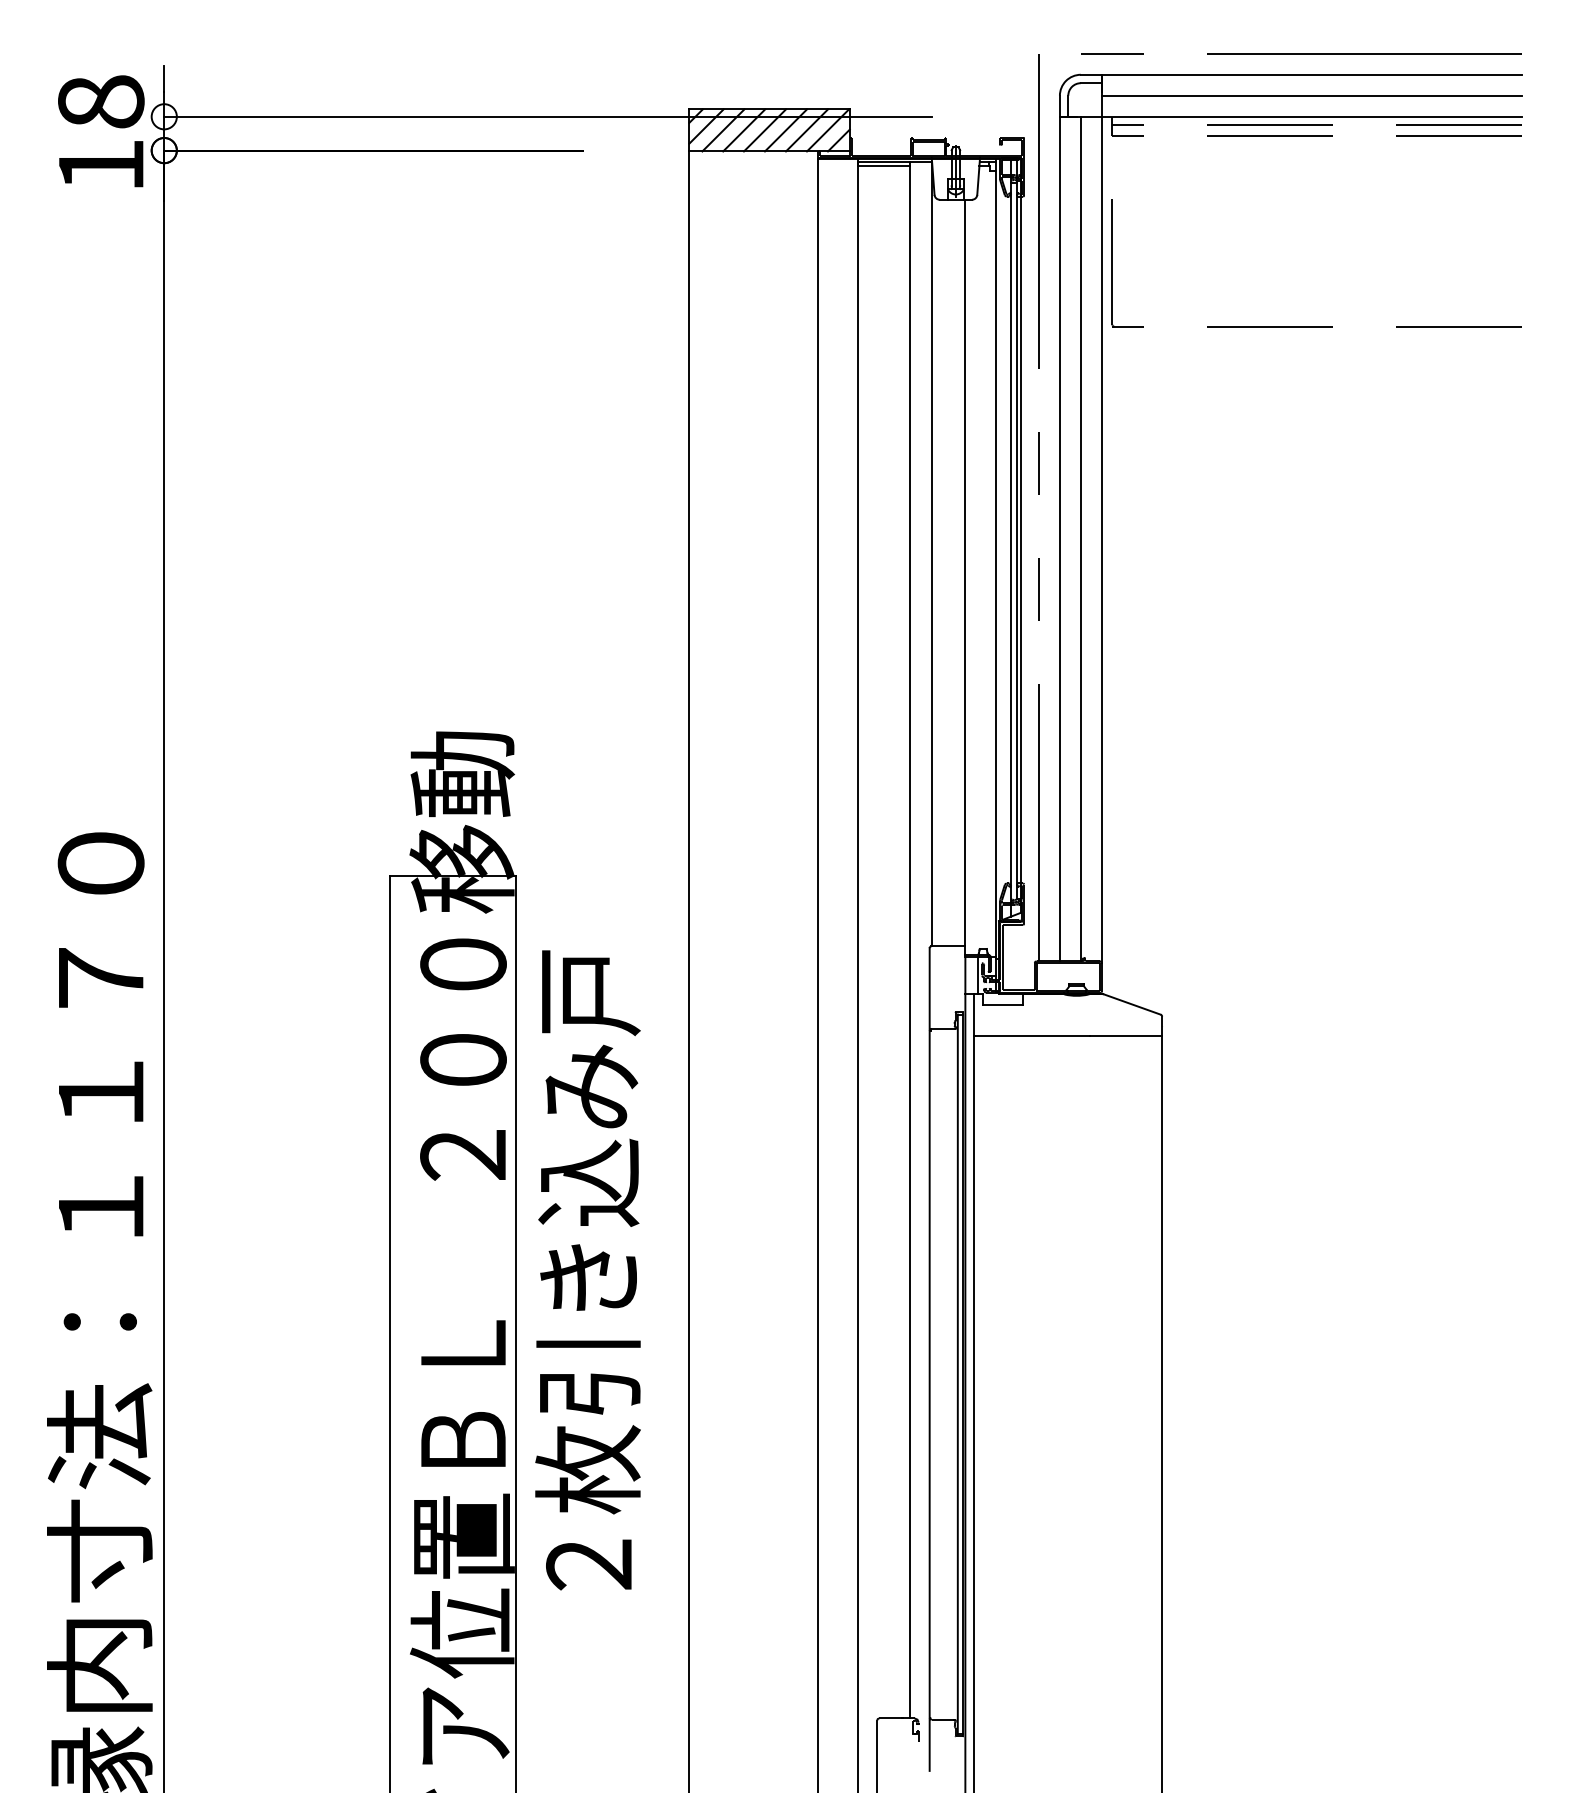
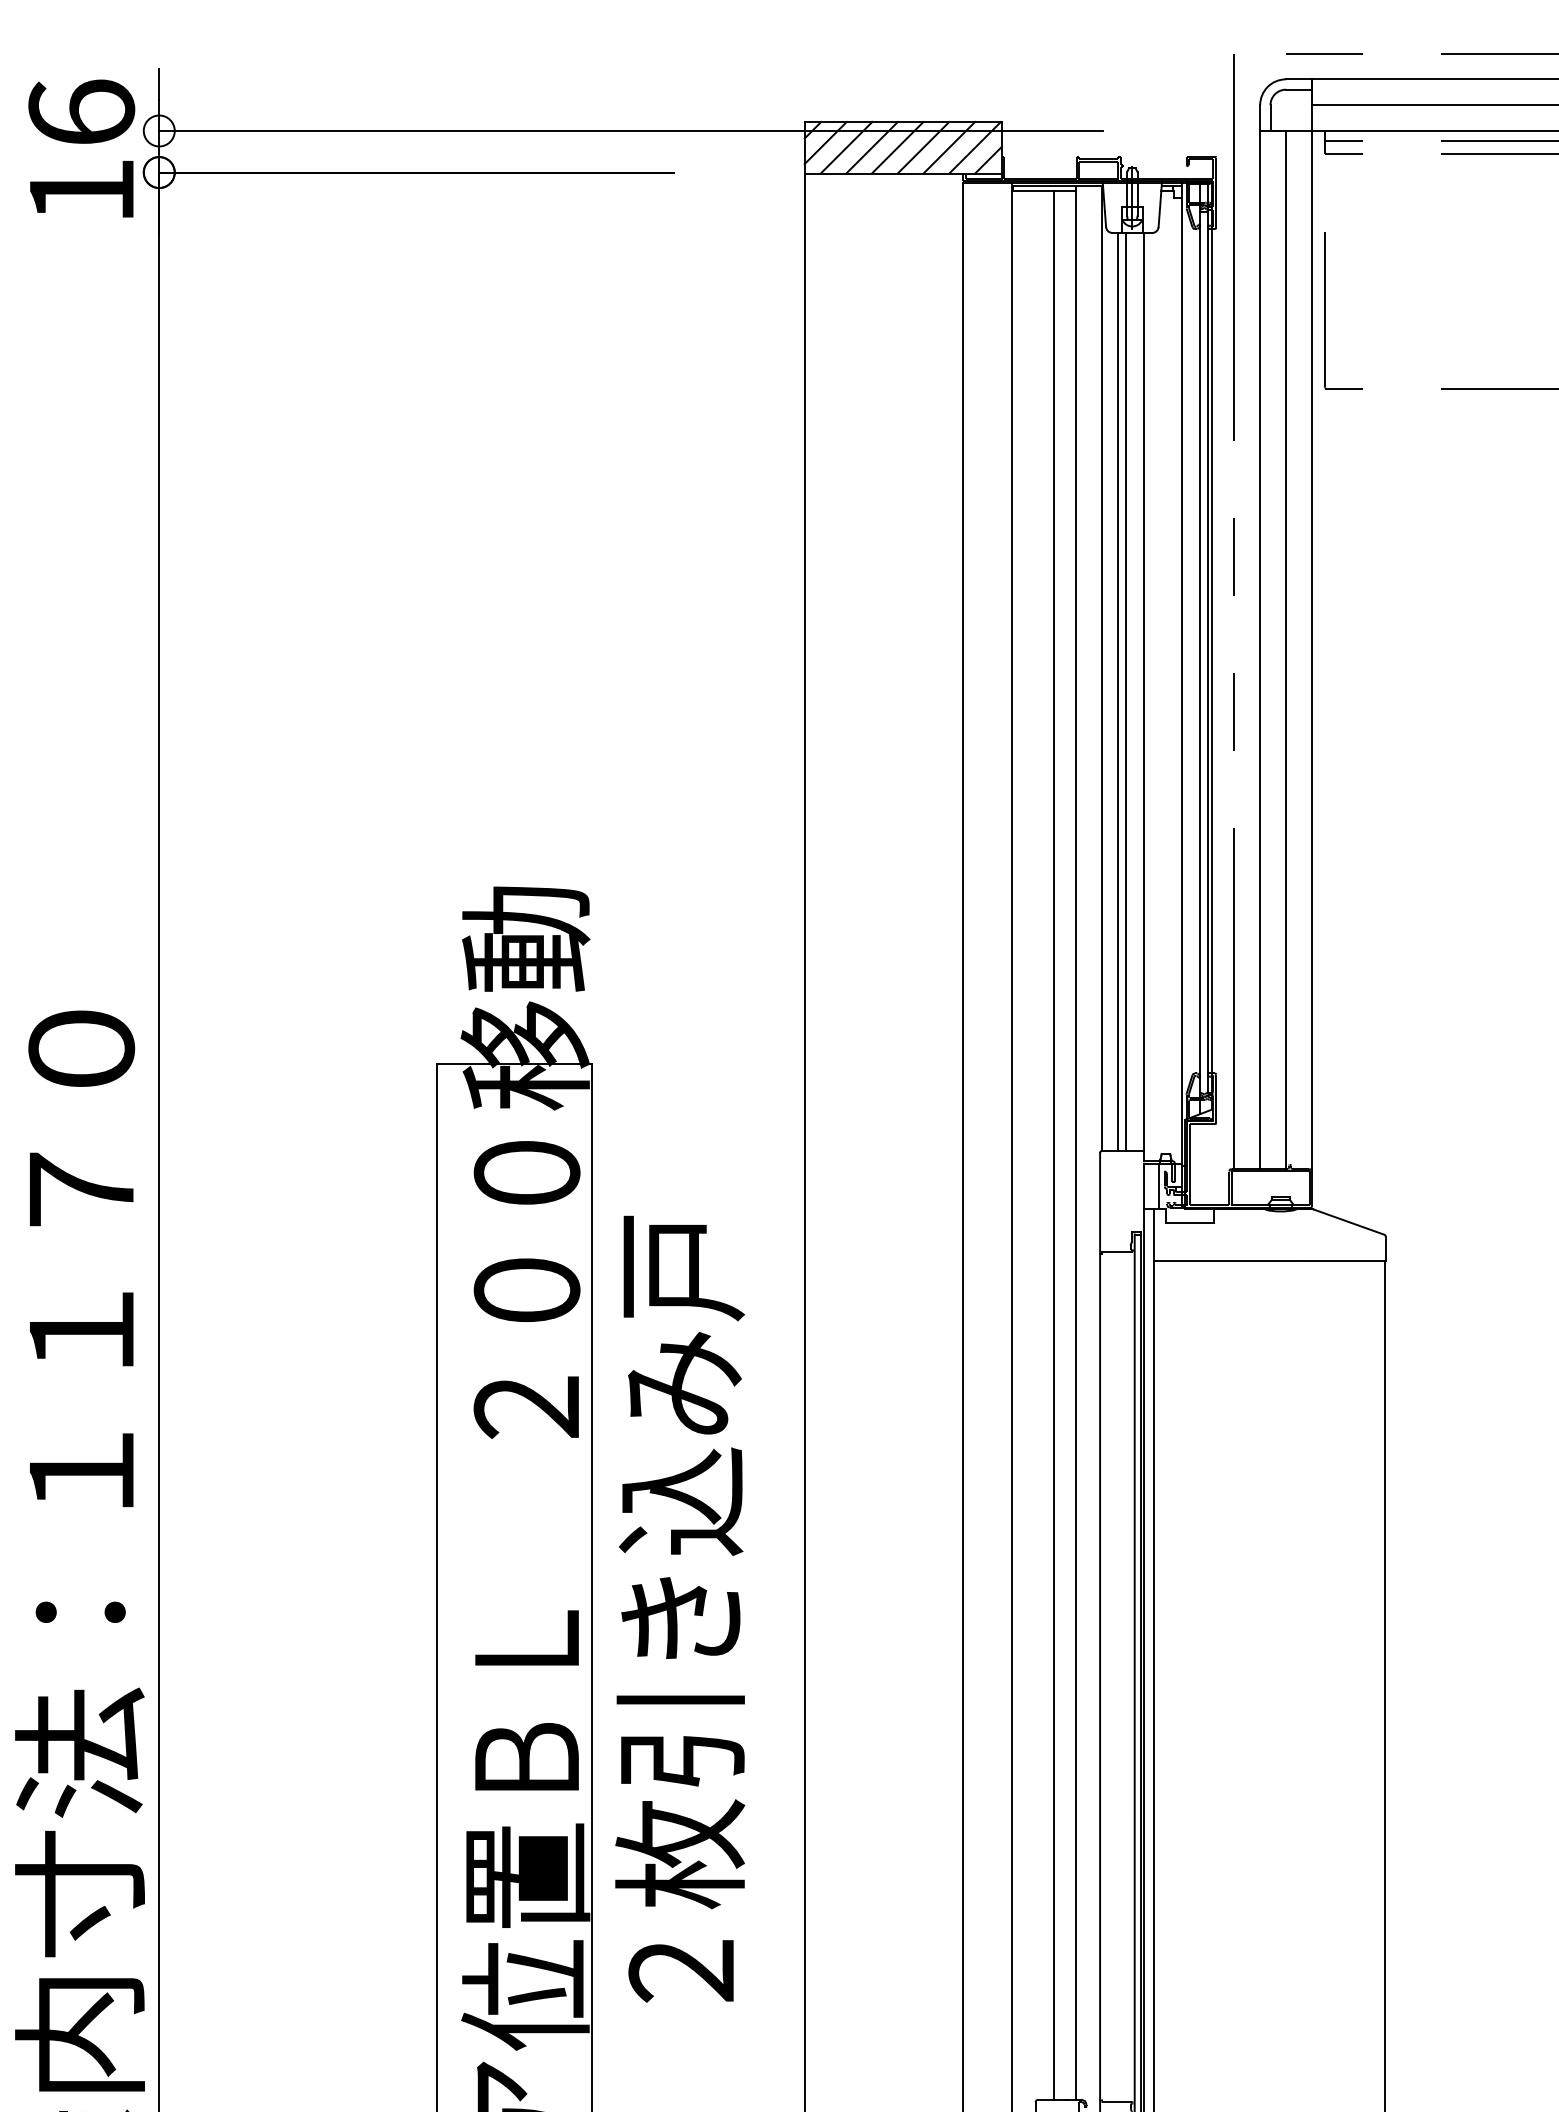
text: (100, 101) -> (80, 112), 18 -> 16
line: (944, 572) -> (1118, 691), added
line: (950, 572) -> (1125, 691), added
line: (892, 941) -> (1054, 1144), added
text: (587, 1270) -> (679, 1609), moved

